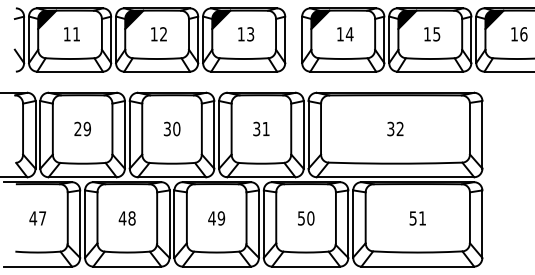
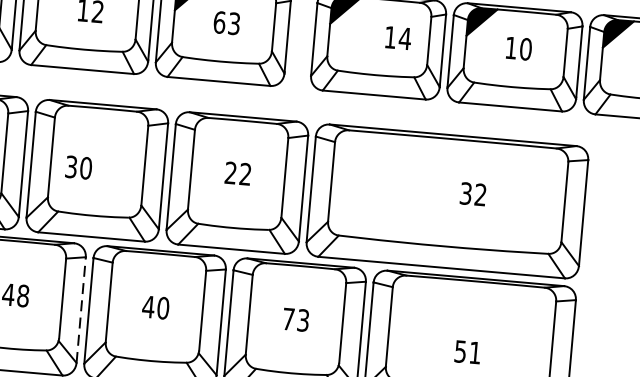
text: (240, 34) -> (218, 22), 13 -> 63
text: (345, 34) -> (398, 38), moved
text: (436, 34) -> (525, 49), 15 -> 10
text: (171, 128) -> (77, 166), moved
text: (261, 128) -> (238, 172), 31 -> 22
text: (395, 128) -> (473, 193), moved
text: (220, 218) -> (161, 308), 49 -> 40
text: (306, 218) -> (296, 320), 50 -> 73
text: (417, 218) -> (467, 352), moved
line: (169, 224) -> (81, 310), solid -> dashed

